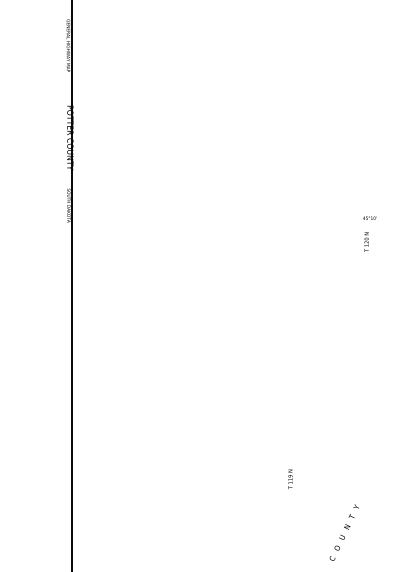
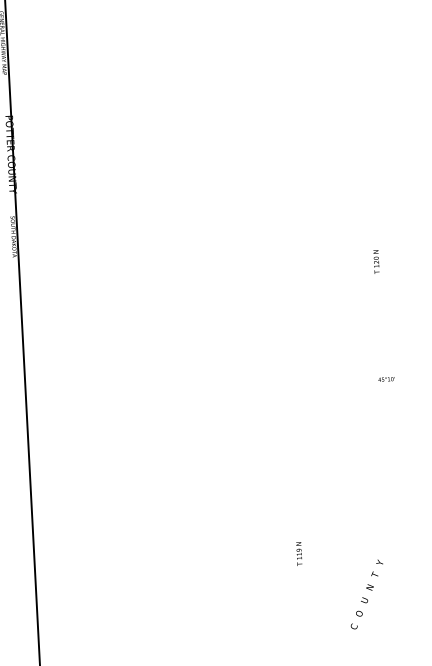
text: (369, 217) -> (386, 378), moved
text: (343, 532) -> (365, 594), moved

